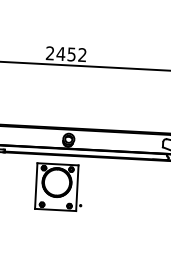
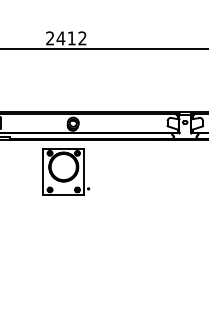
text: (71, 54) -> (71, 38), 2452 -> 2412

